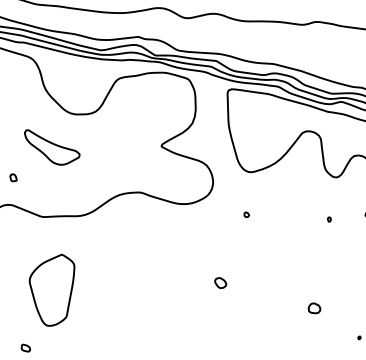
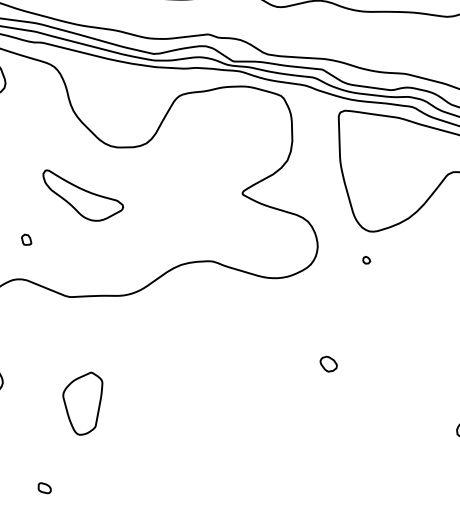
part: (246, 214) -> (366, 259), moved
part: (220, 283) -> (328, 364), moved
part: (51, 289) -> (82, 402), size x0.6

